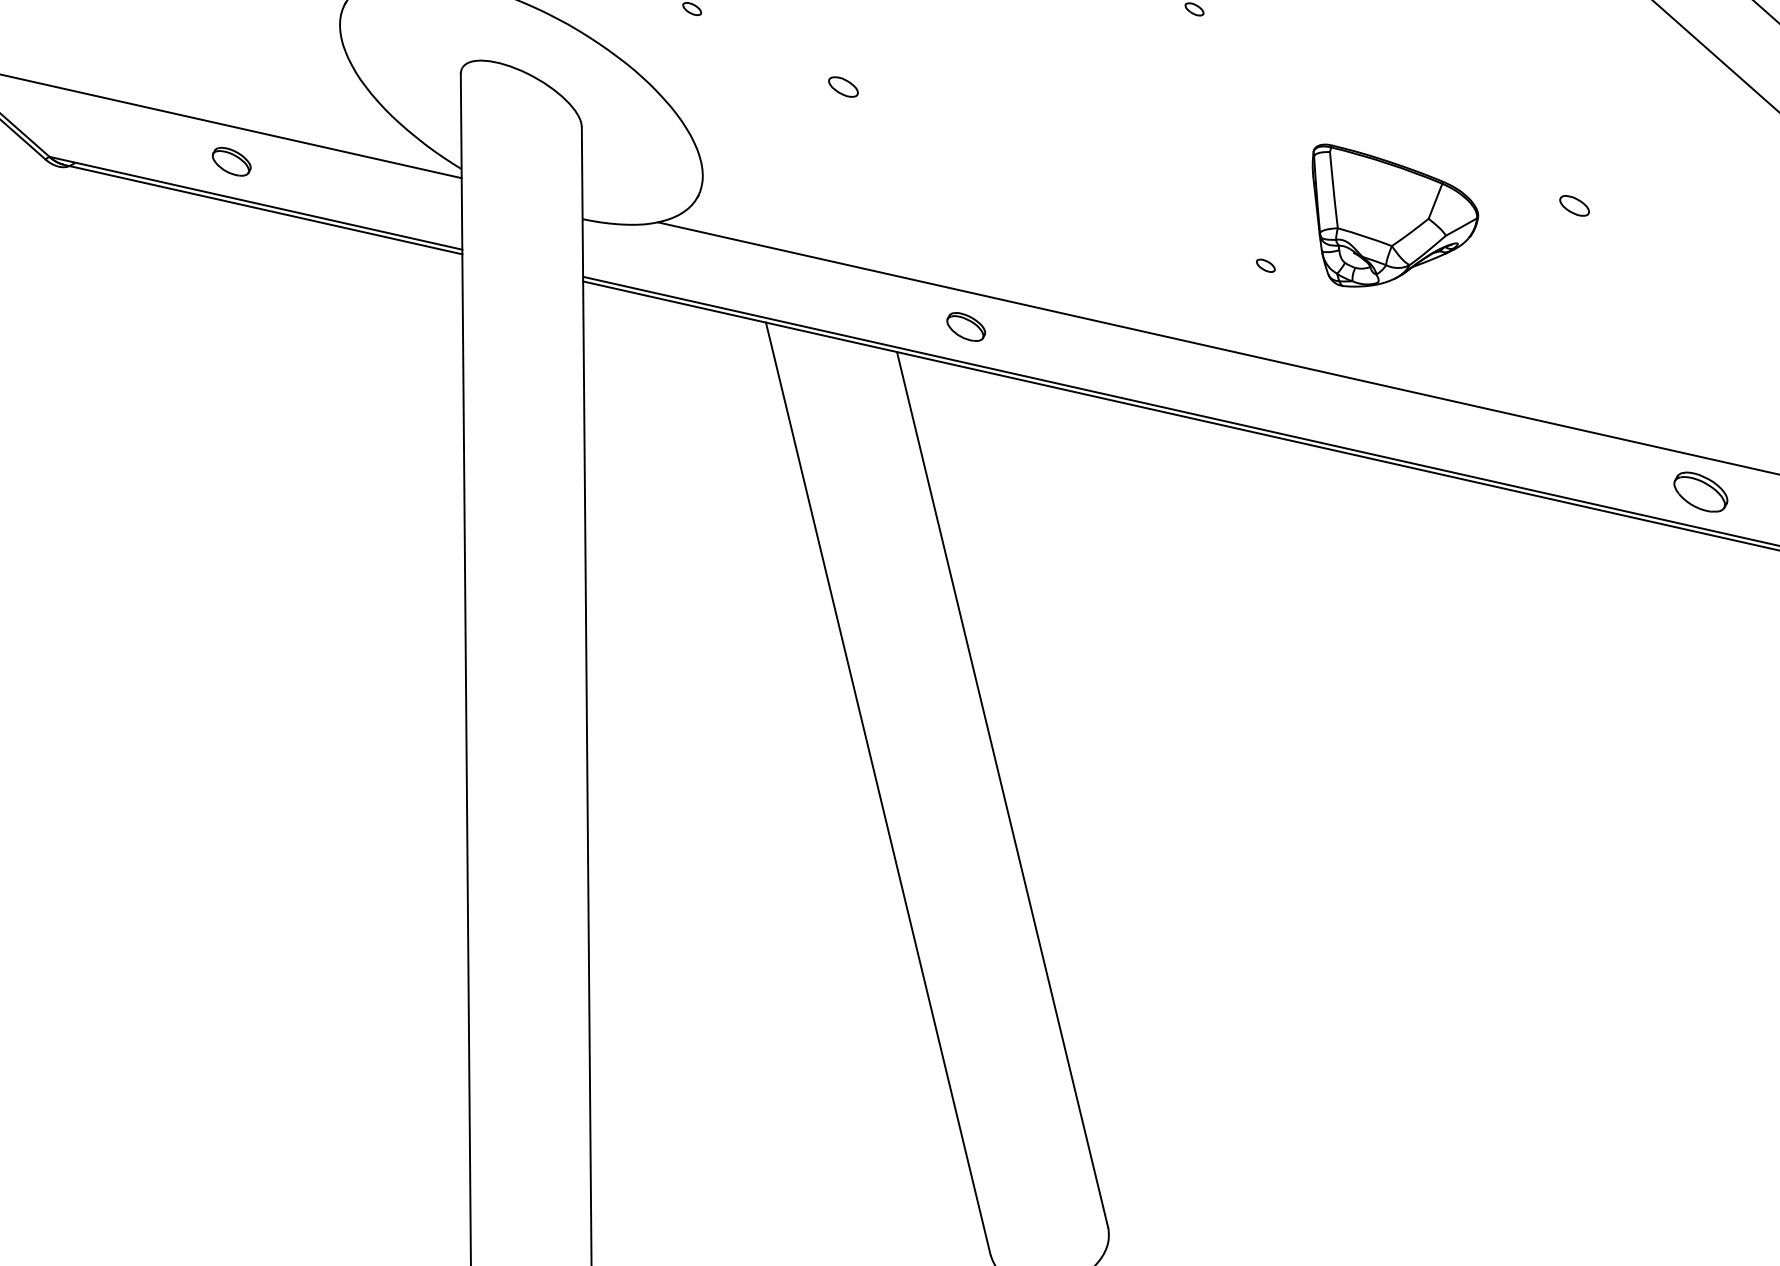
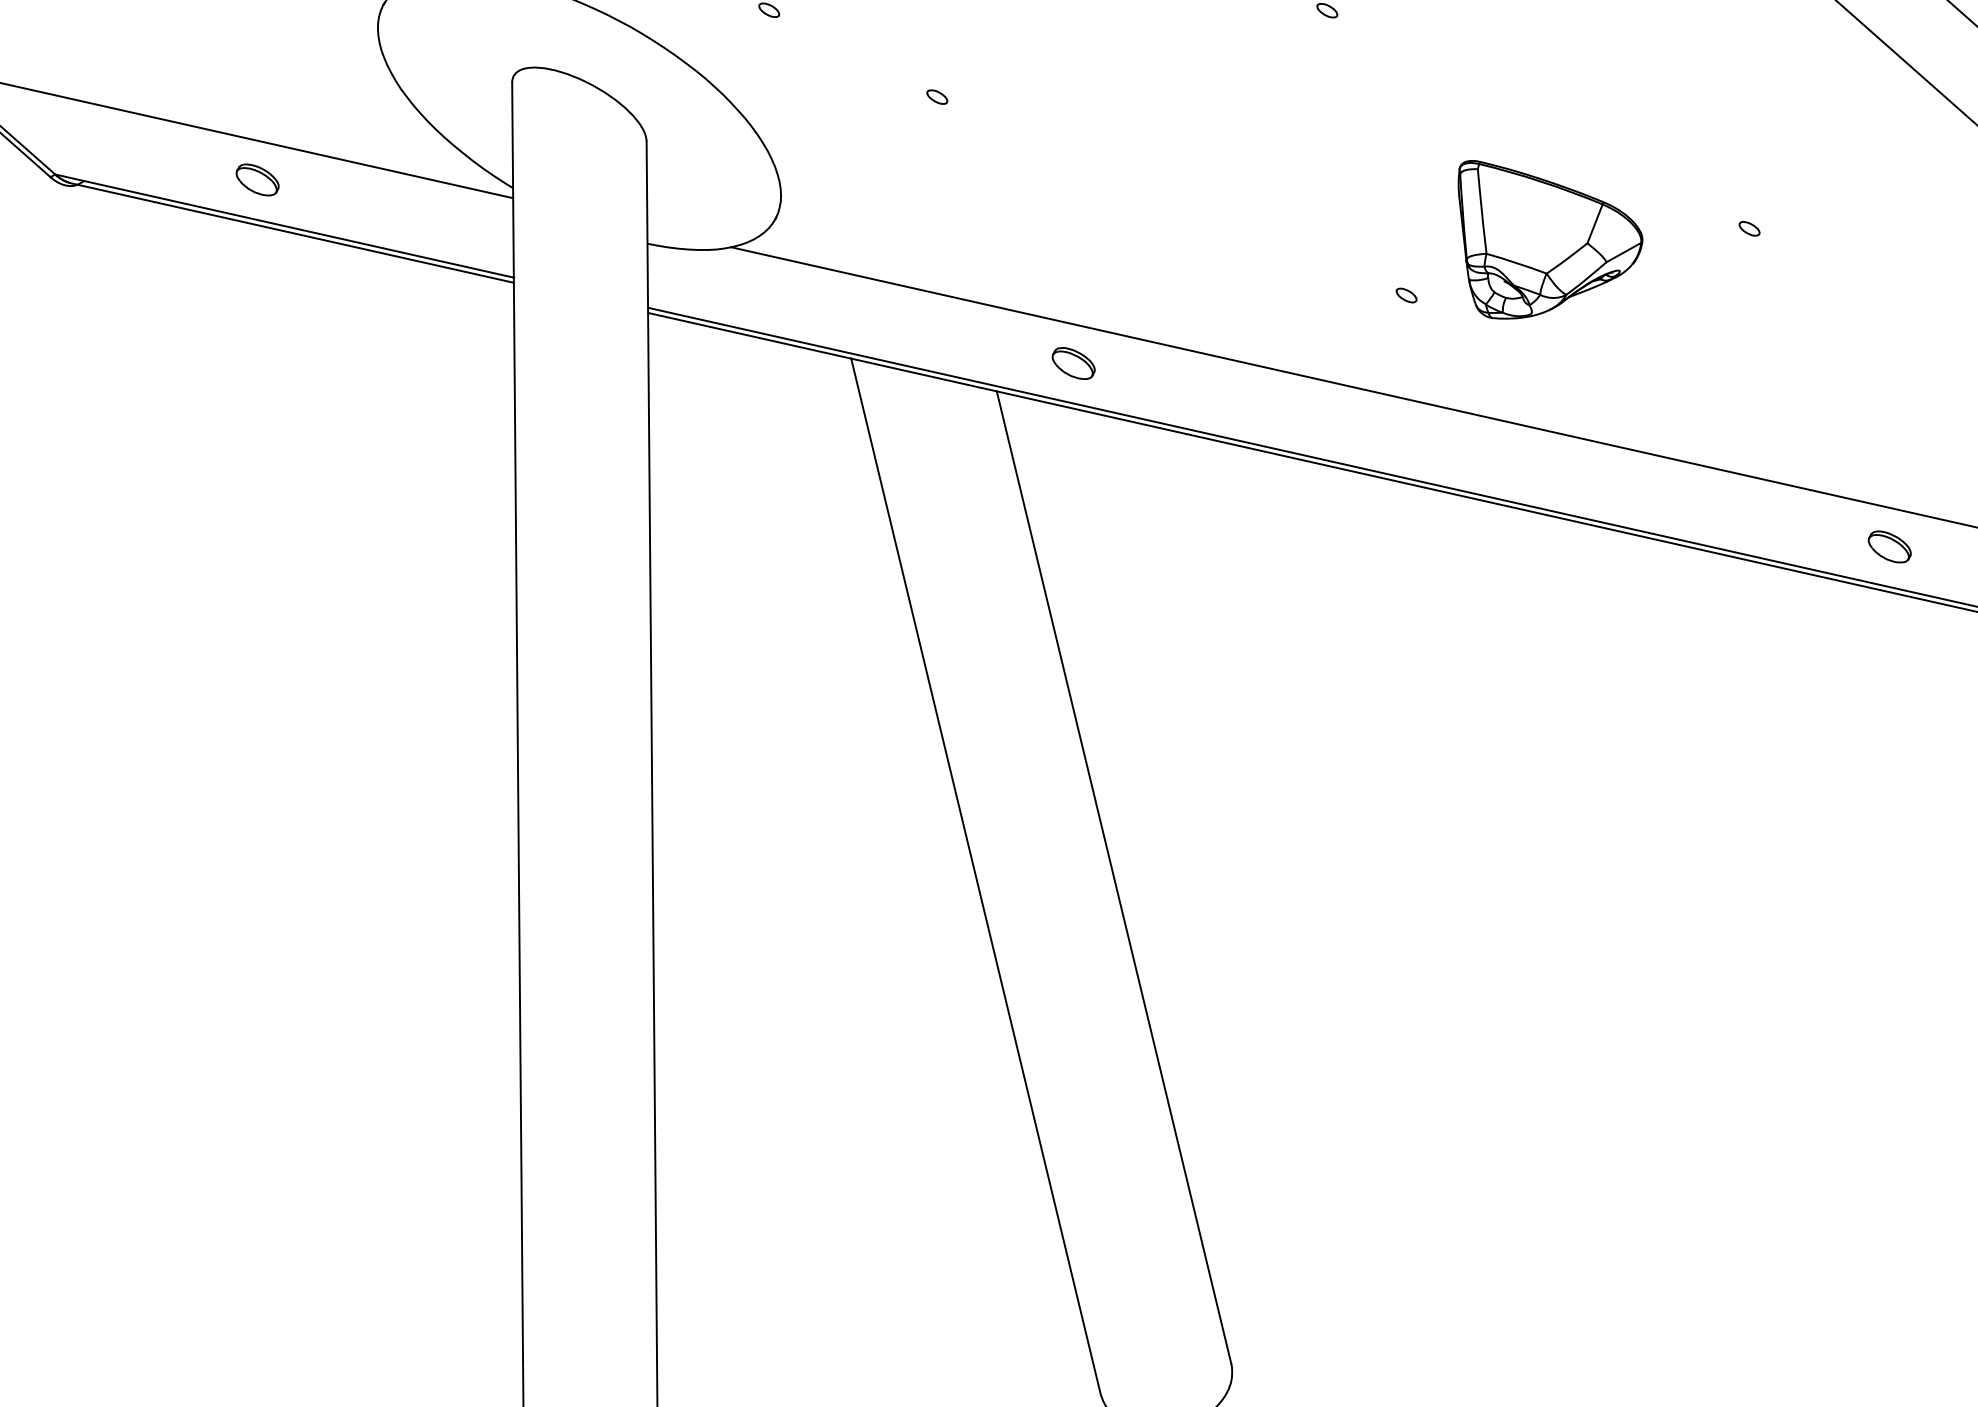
part: (843, 87) -> (937, 97), size x0.62
part: (1574, 205) -> (1749, 228), size x0.62
part: (1700, 491) -> (1889, 546), size x0.71

